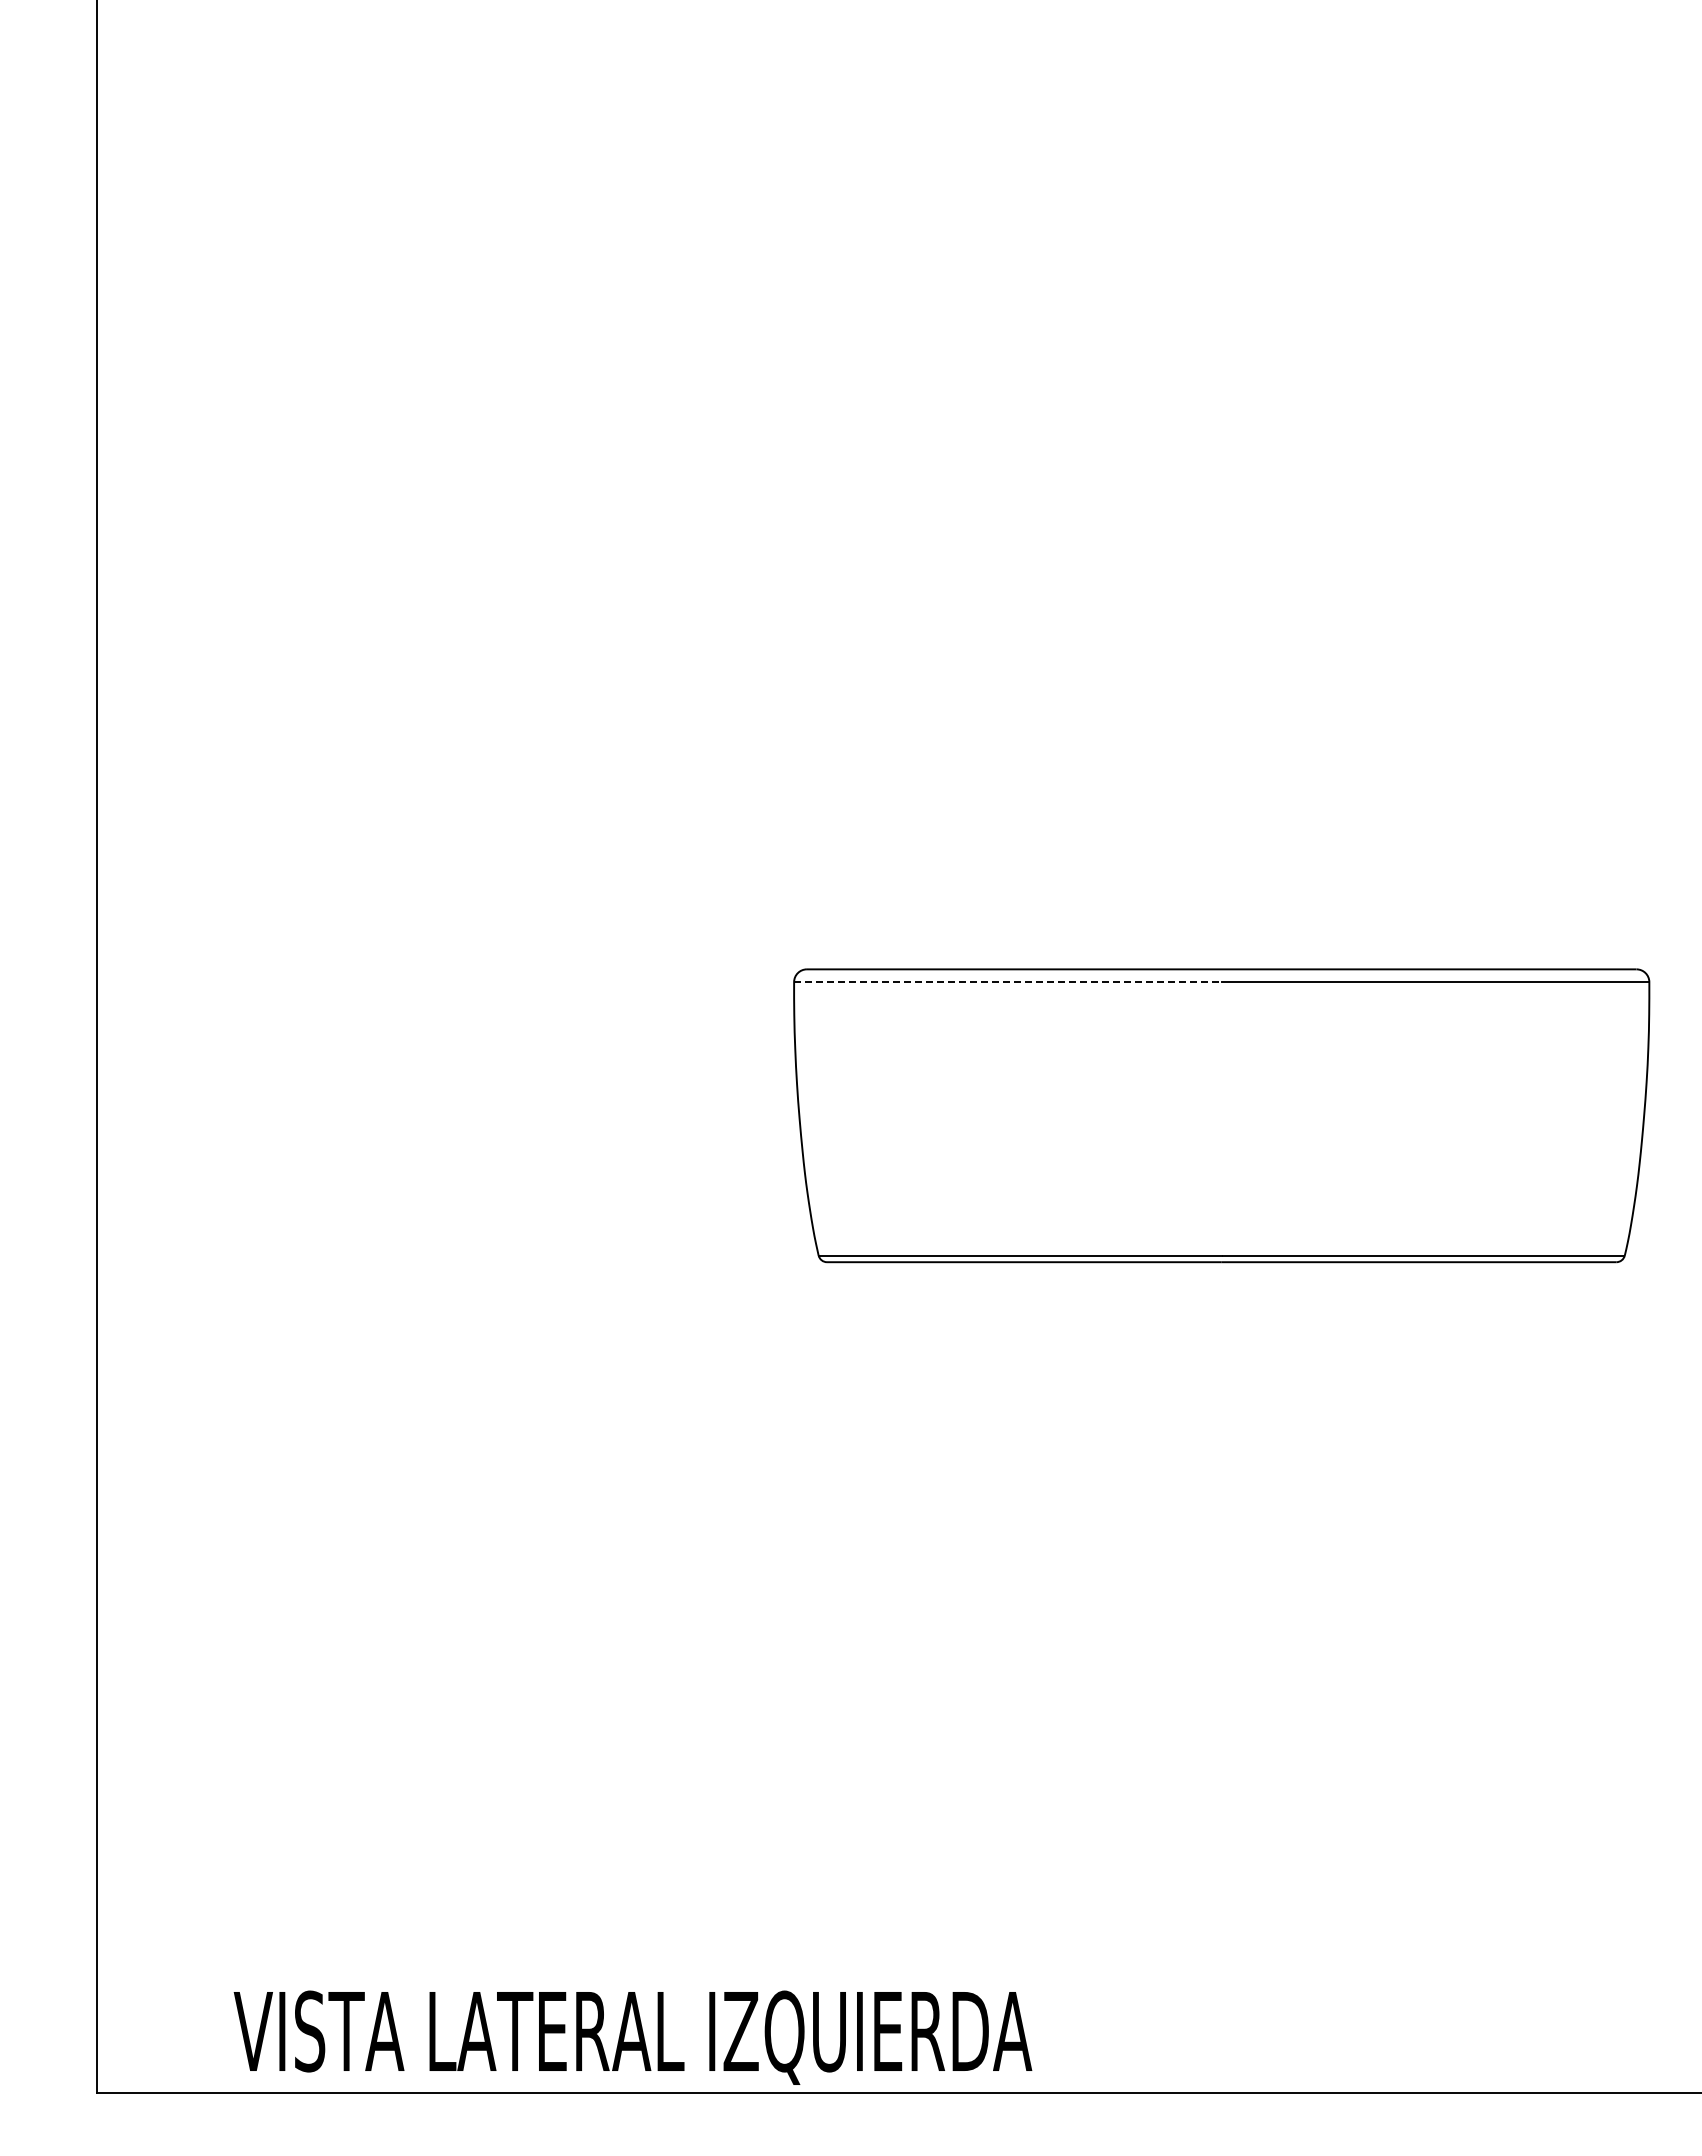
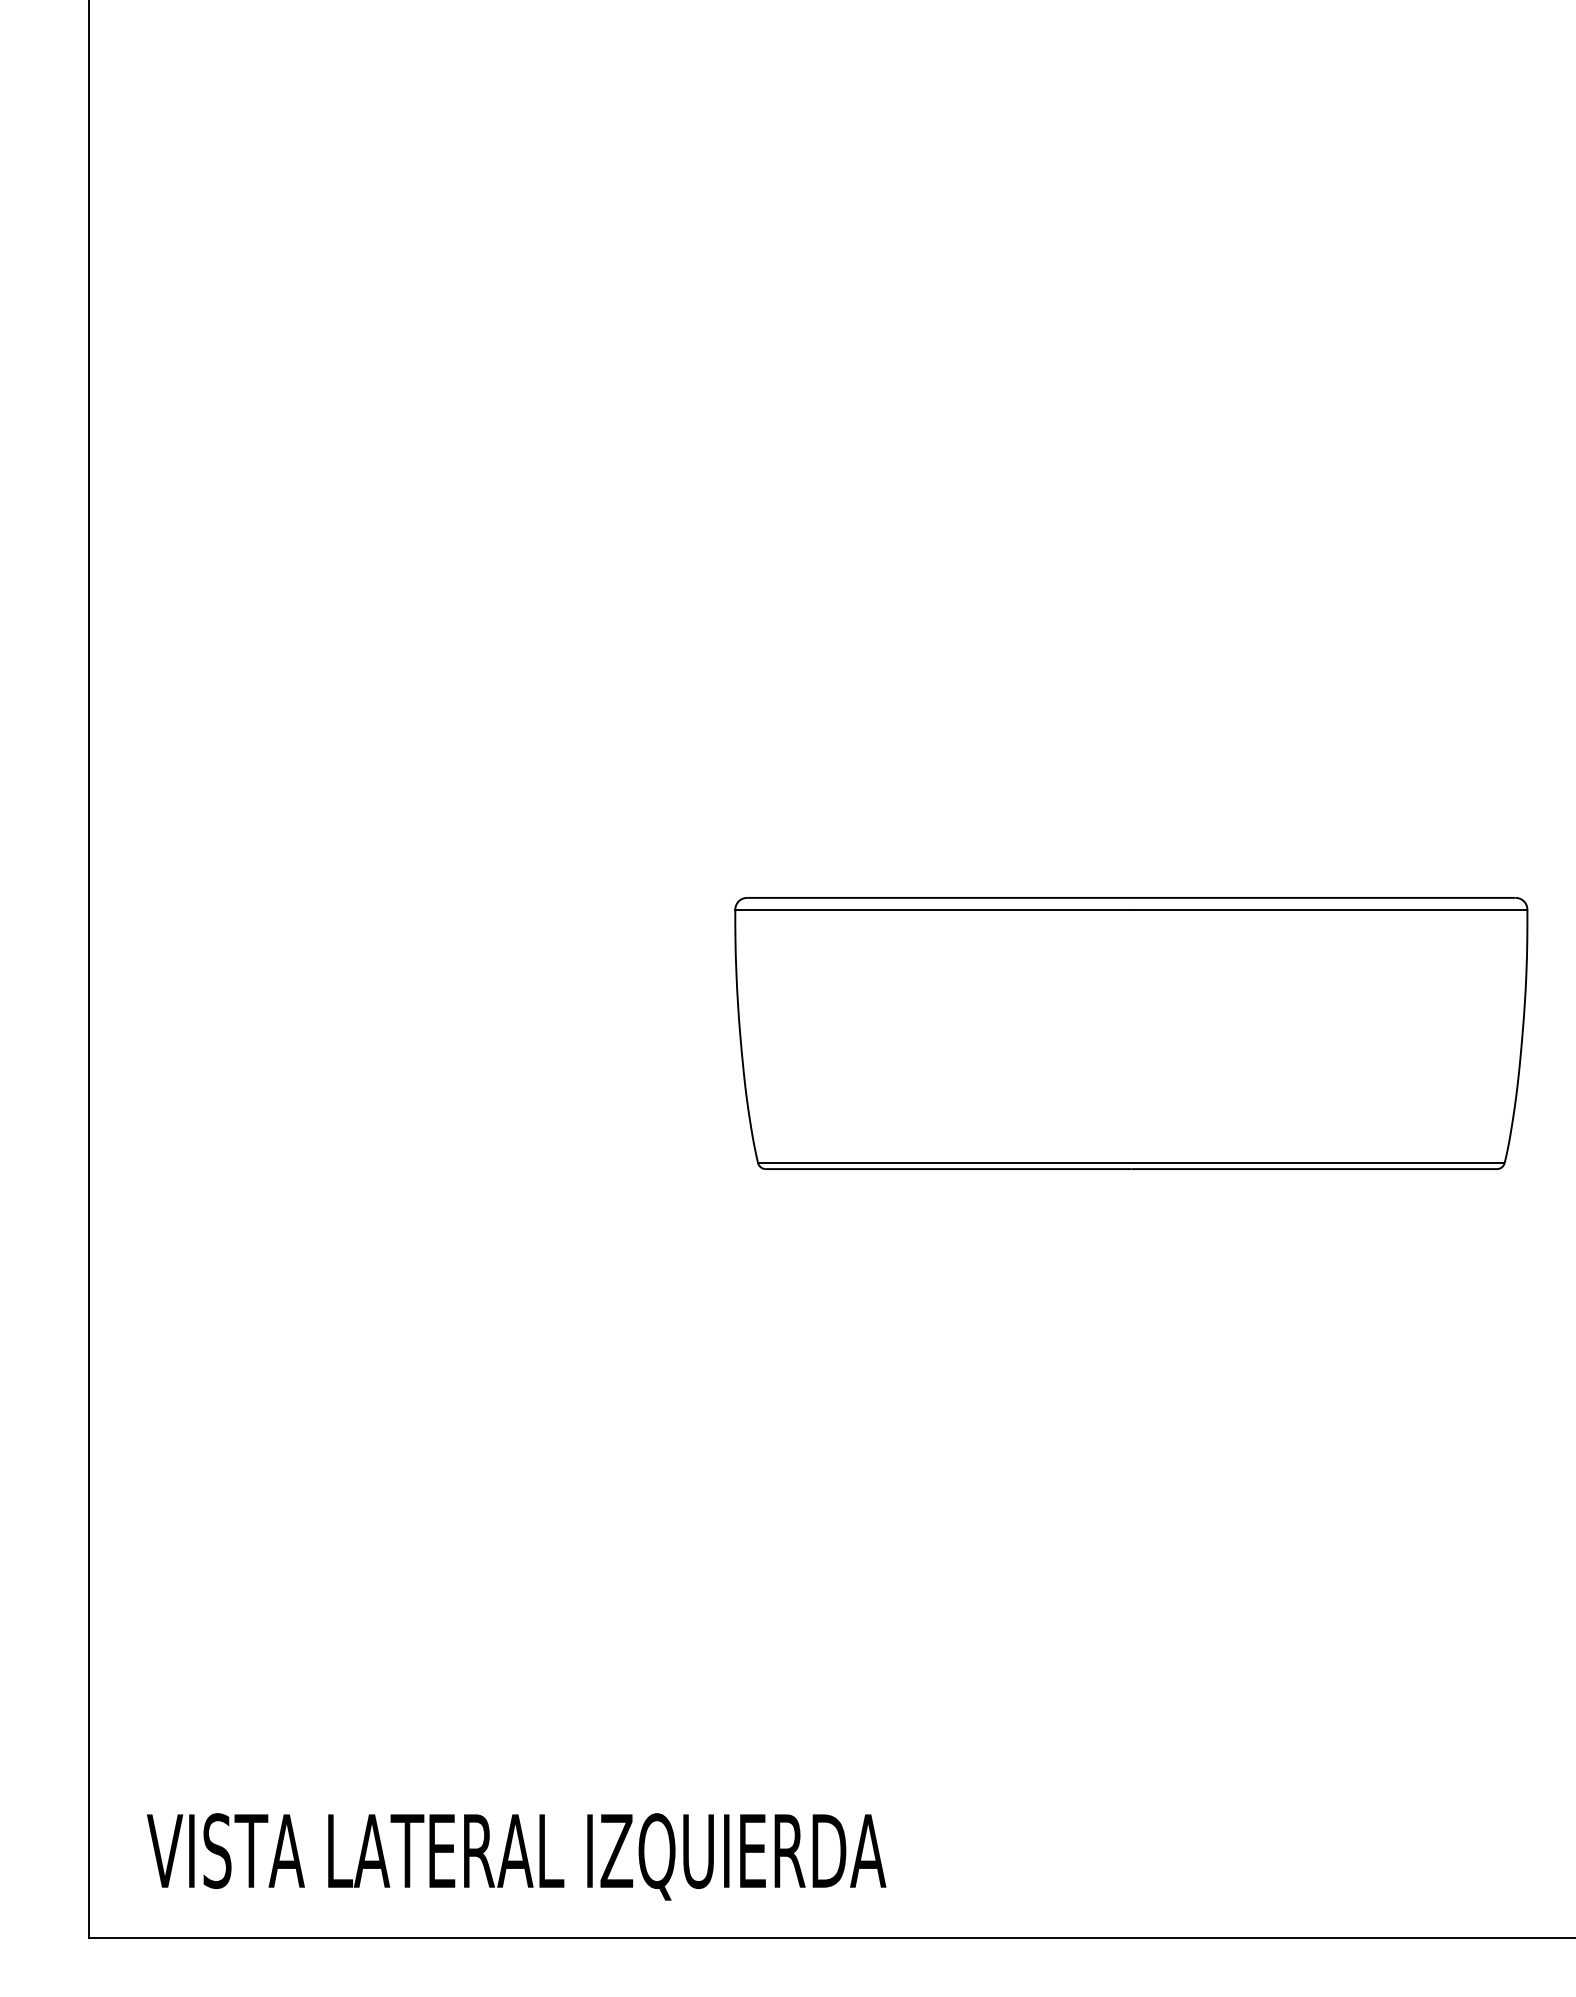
line: (1007, 981) -> (932, 909), dashed -> solid
text: (632, 2037) -> (516, 1856), moved

